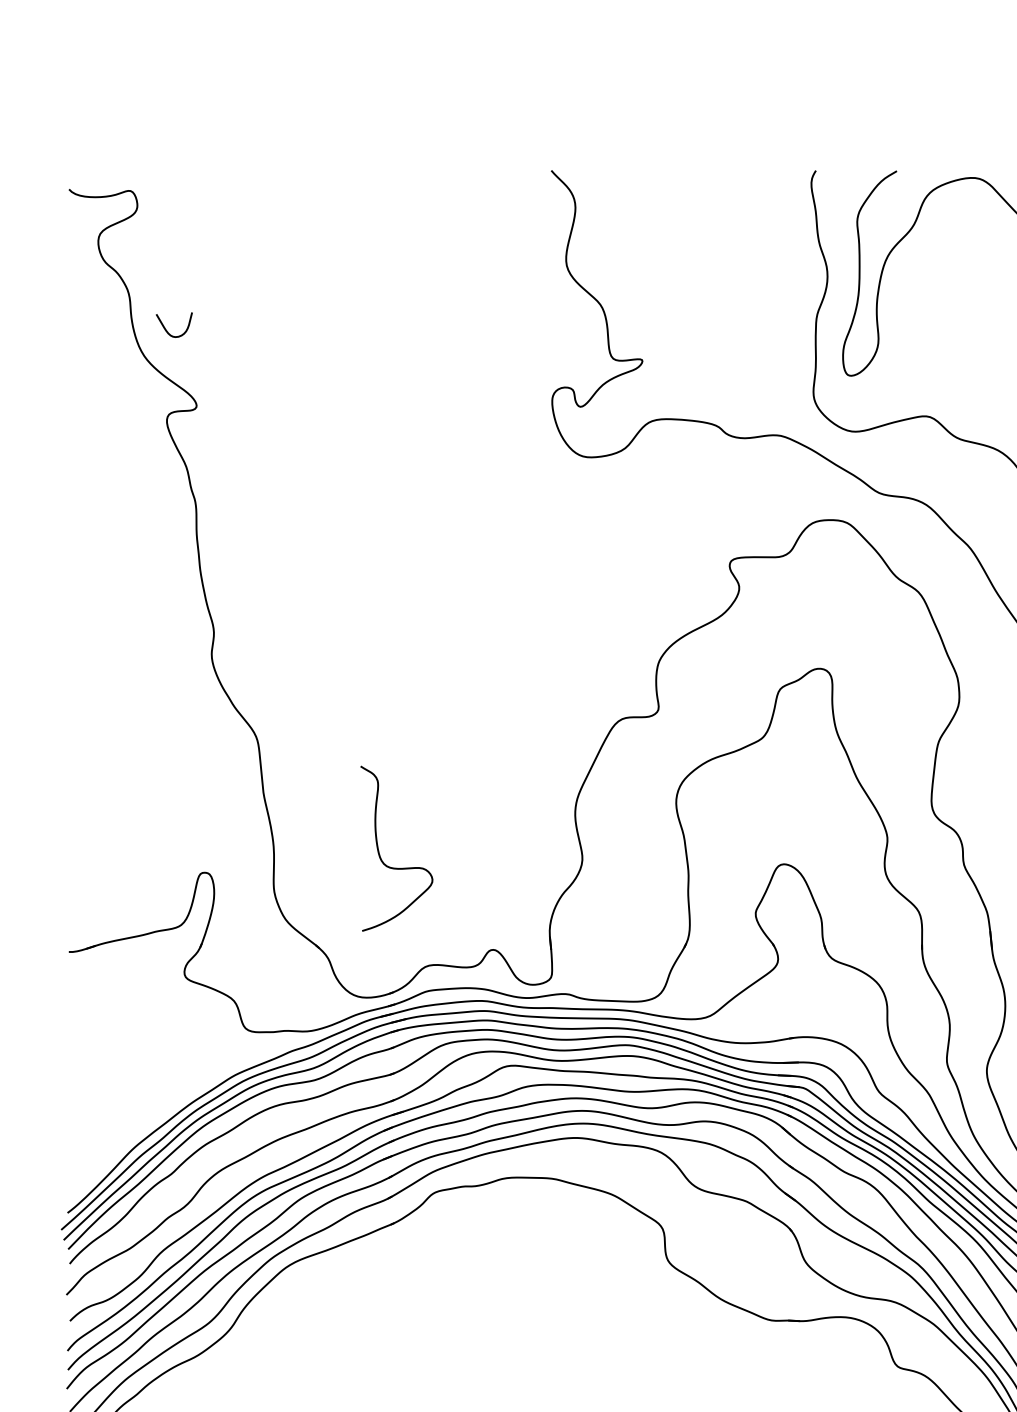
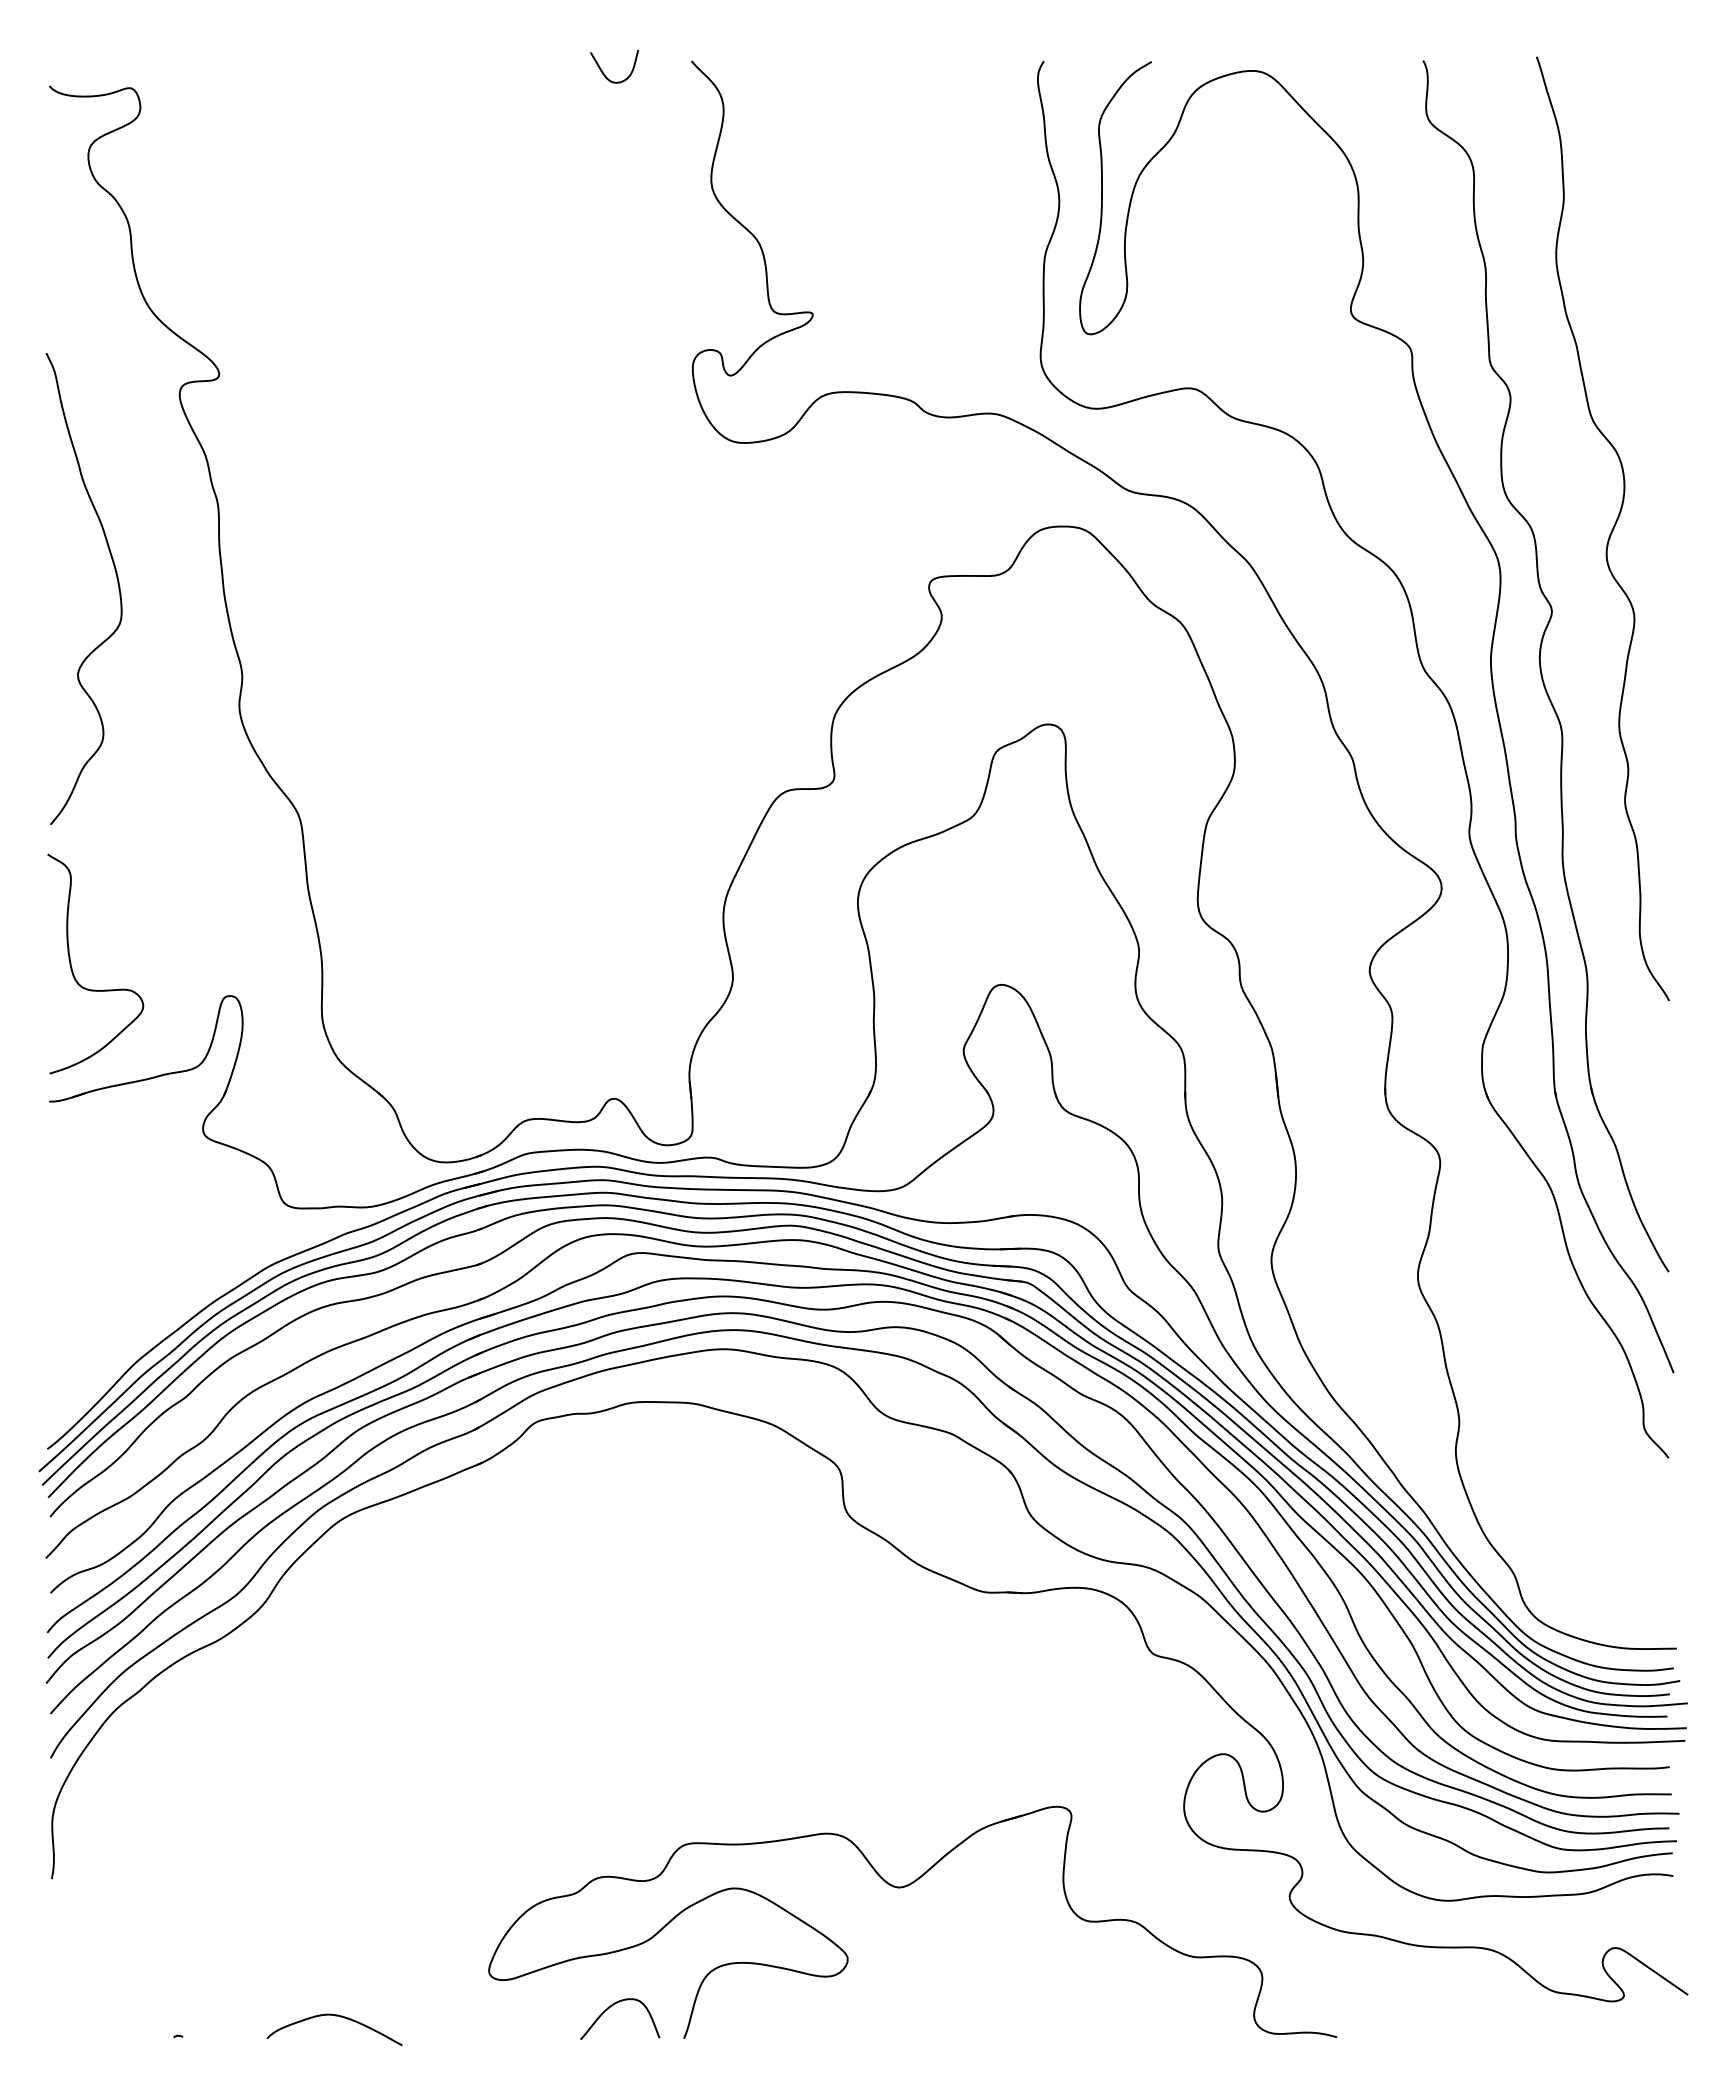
curve: (166, 330) -> (604, 73), moved
curve: (120, 562) -> (117, 583), added
curve: (379, 851) -> (72, 967), moved

